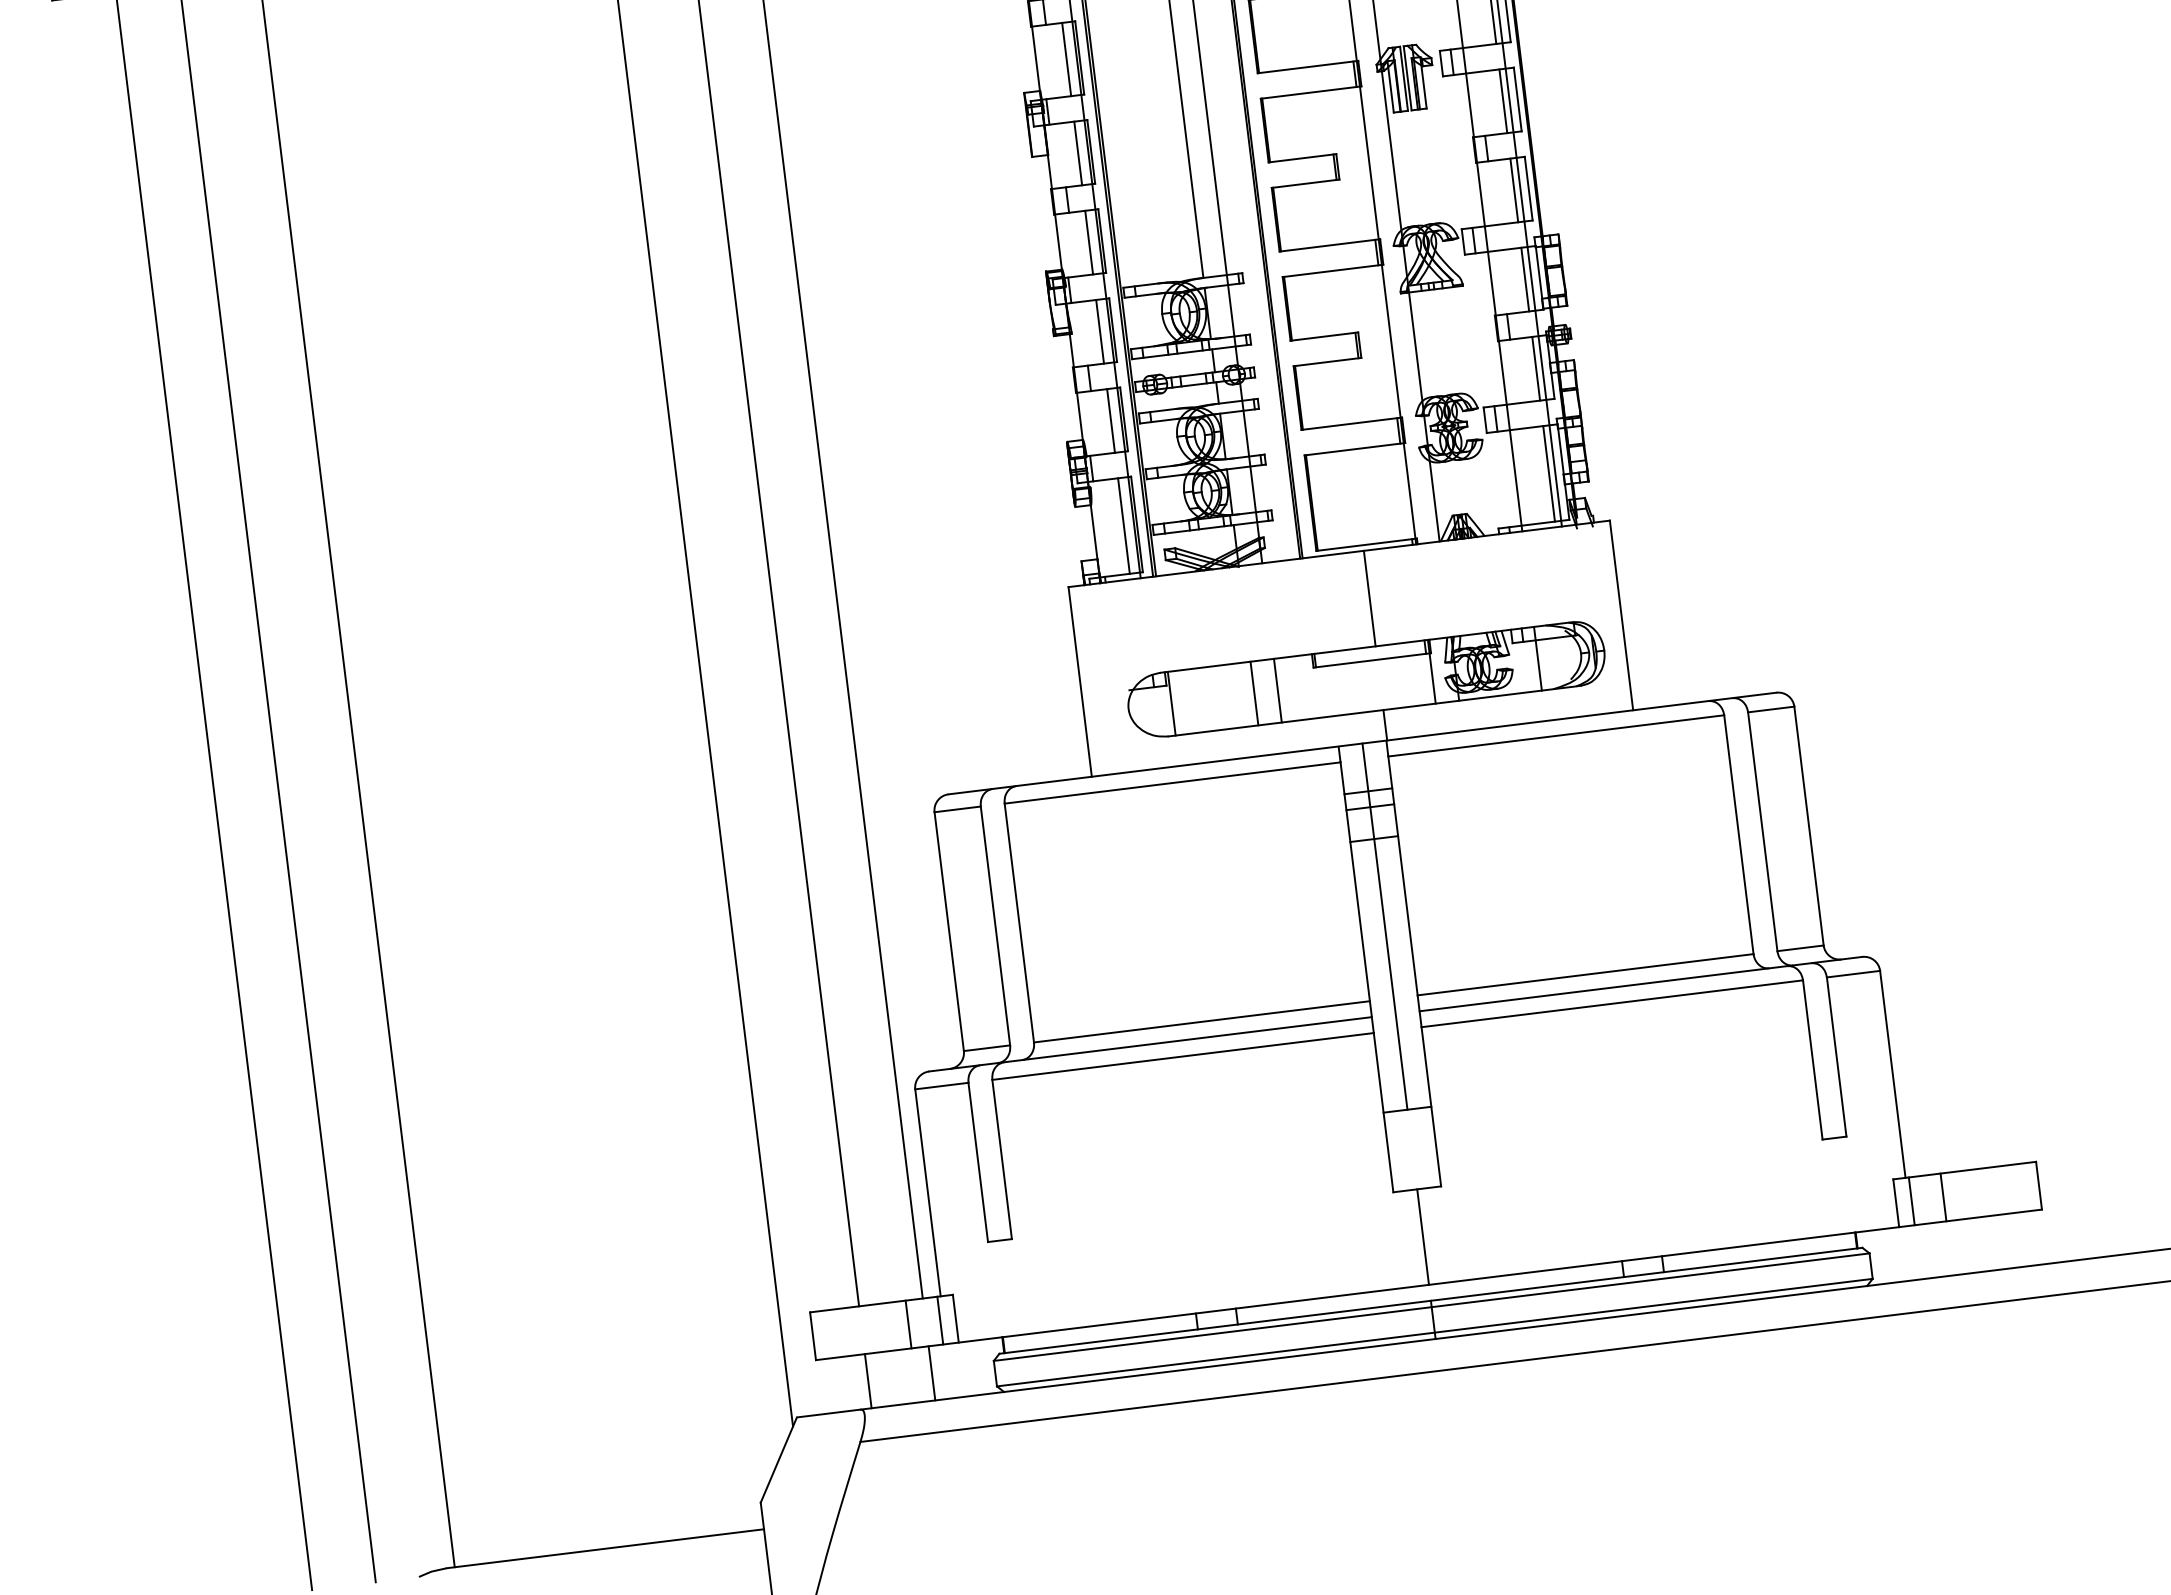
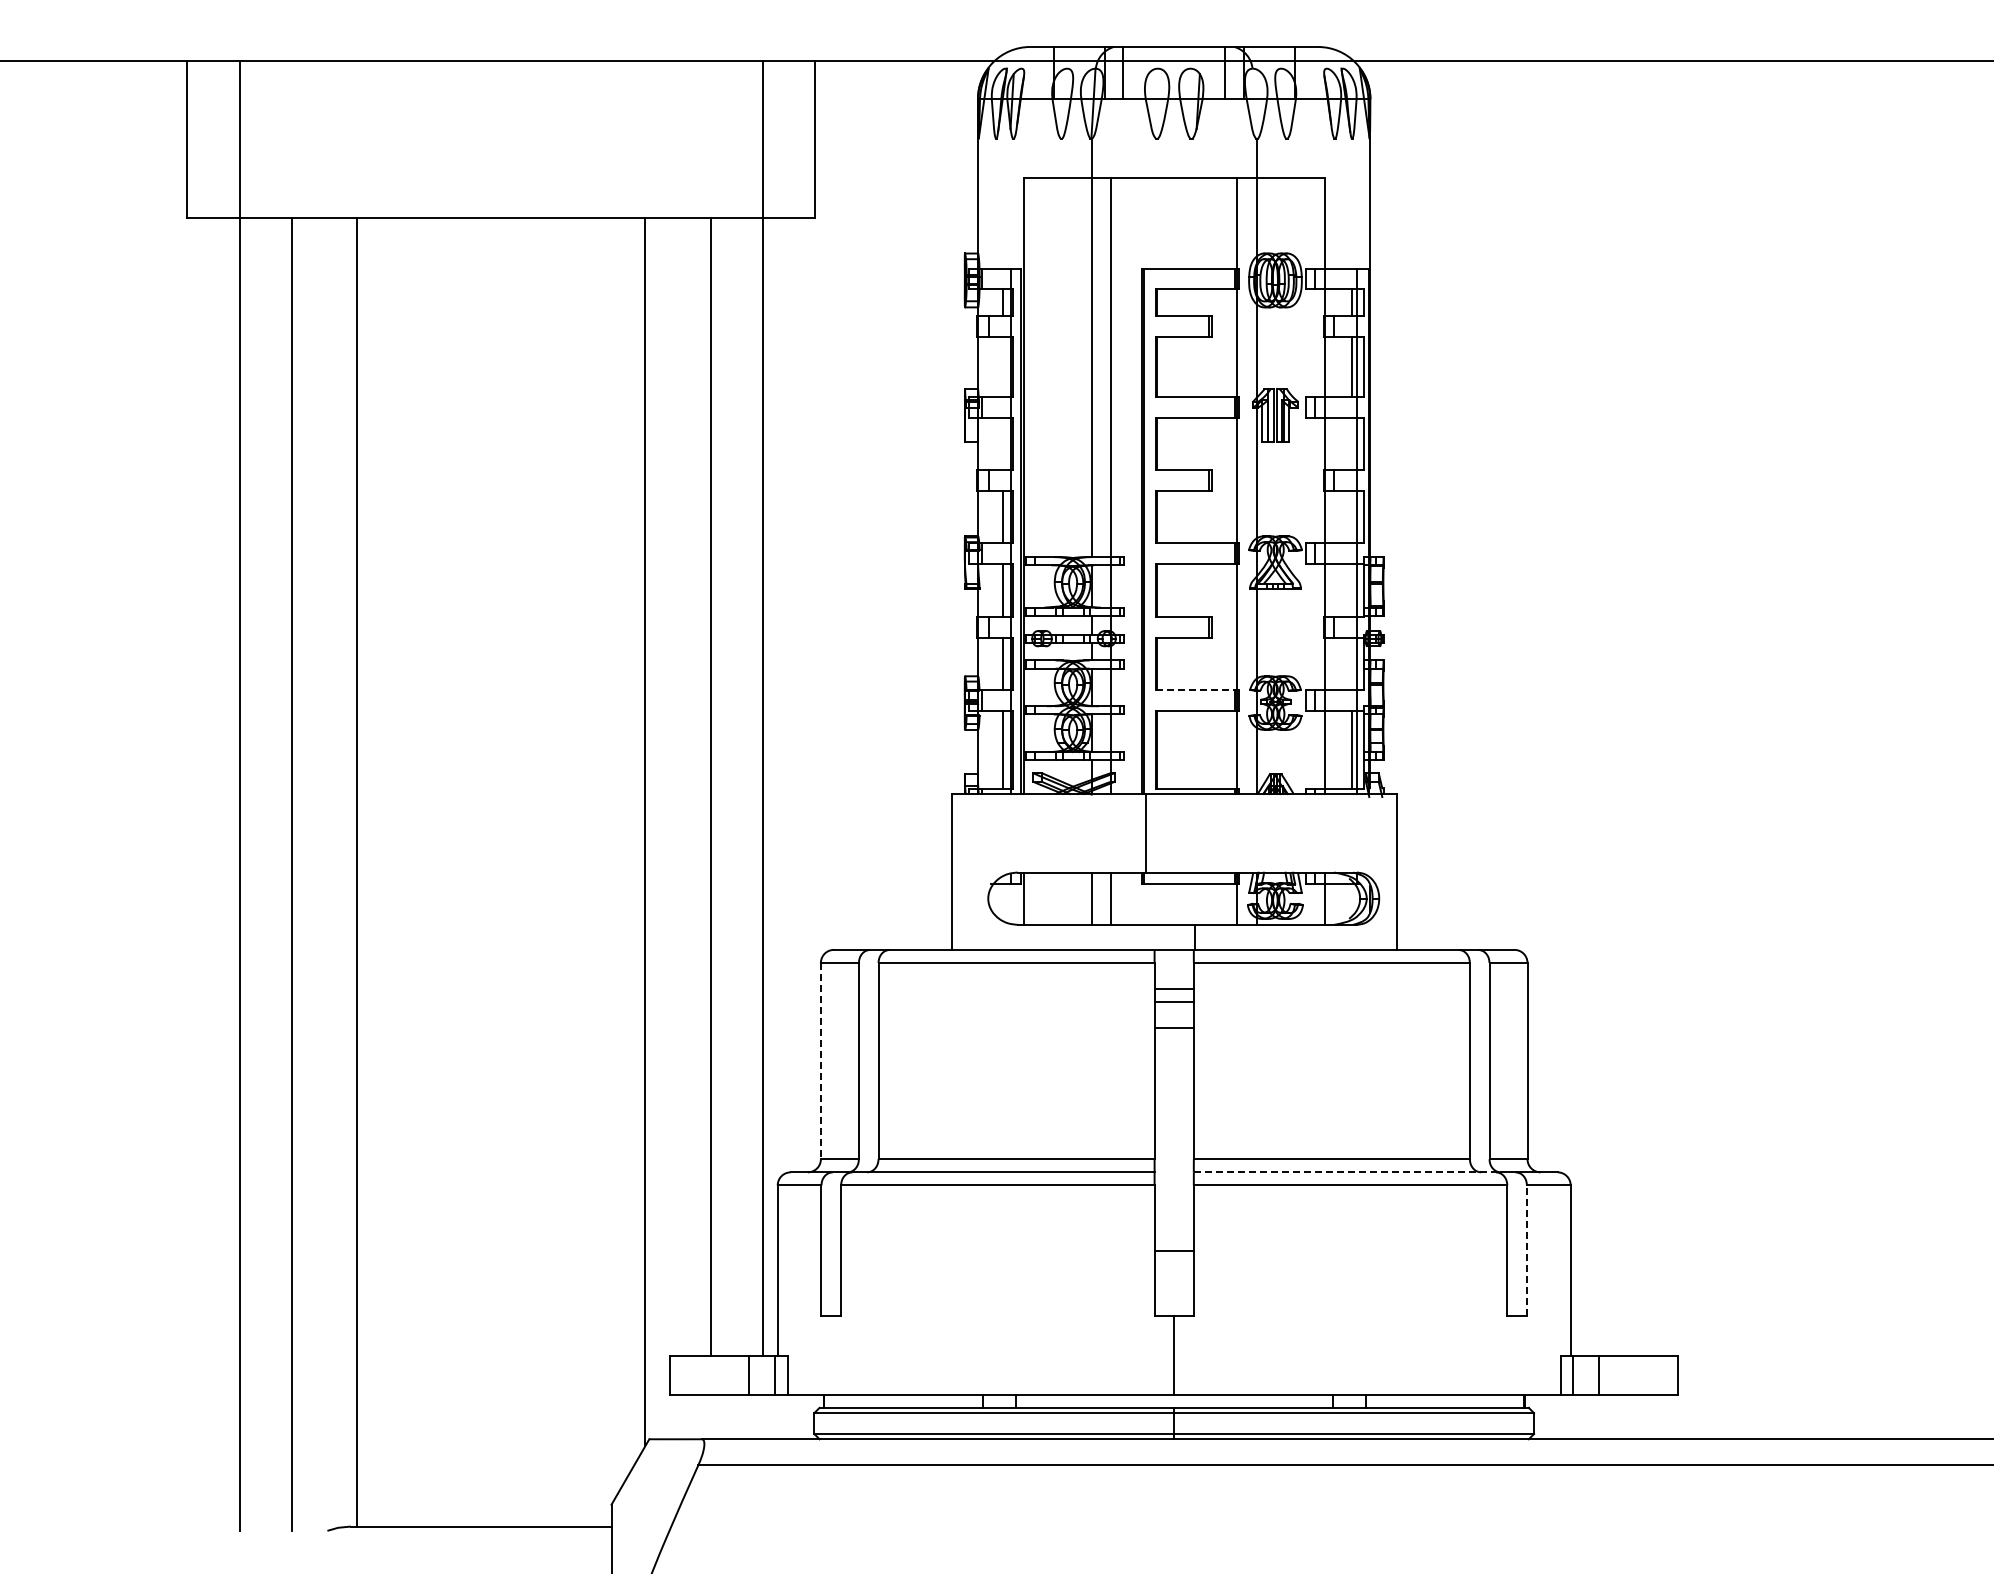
line: (1066, 59) -> (1002, 366), removed
line: (1503, 100) -> (1352, 443), removed
line: (1077, 153) -> (1002, 443), removed
line: (1514, 190) -> (1352, 517), removed
line: (1525, 279) -> (1352, 590), removed
line: (1536, 368) -> (1352, 663), removed
line: (1351, 423) -> (1197, 689), solid -> dashed
line: (1369, 598) -> (1145, 833), moved
line: (1385, 925) -> (1174, 1099), removed
line: (948, 932) -> (820, 1061), solid -> dashed
line: (1604, 988) -> (1345, 1172), solid -> dashed
line: (1836, 1056) -> (1526, 1250), solid -> dashed
line: (932, 1372) -> (763, 1416), removed
line: (867, 1380) -> (710, 1416), removed

